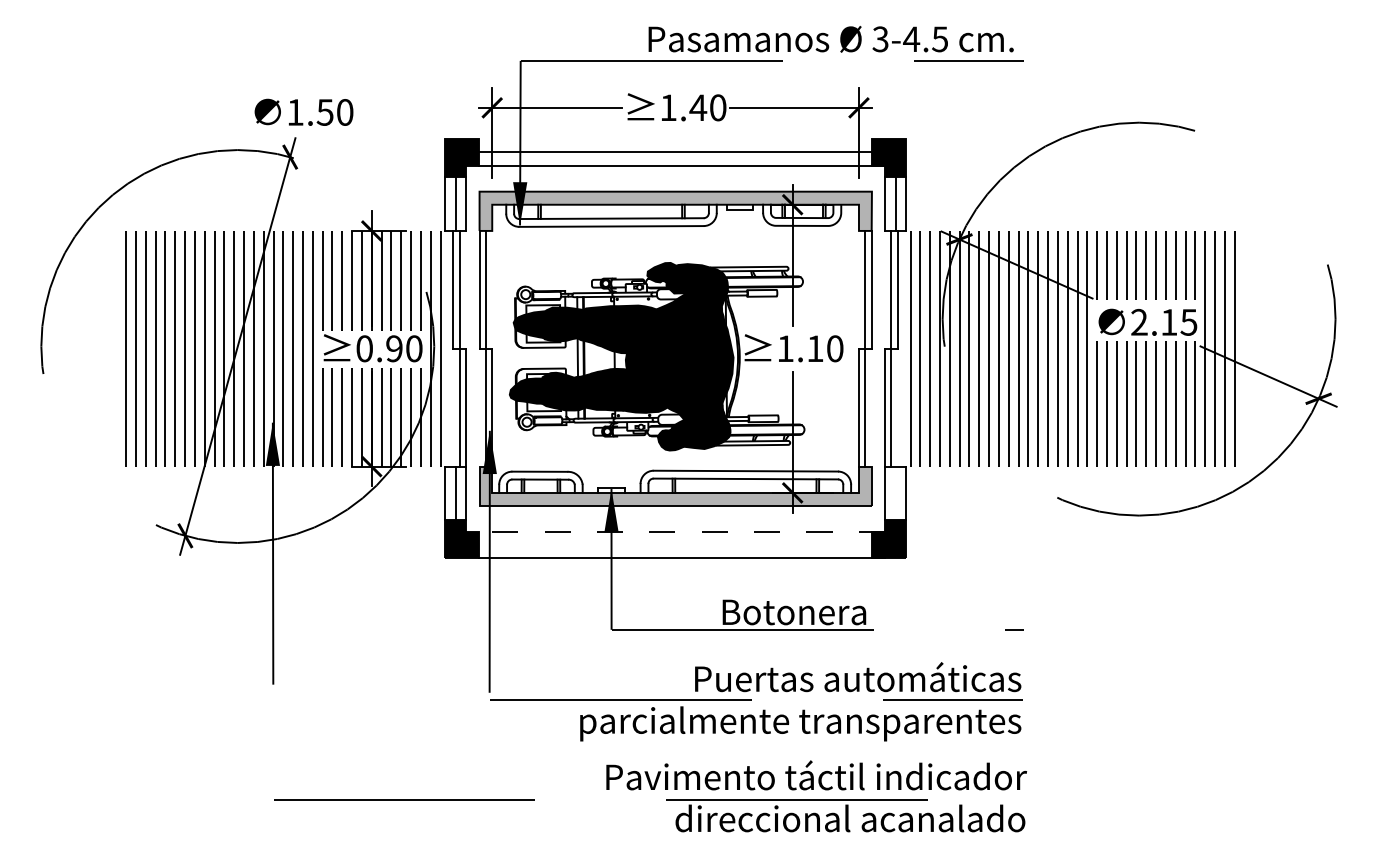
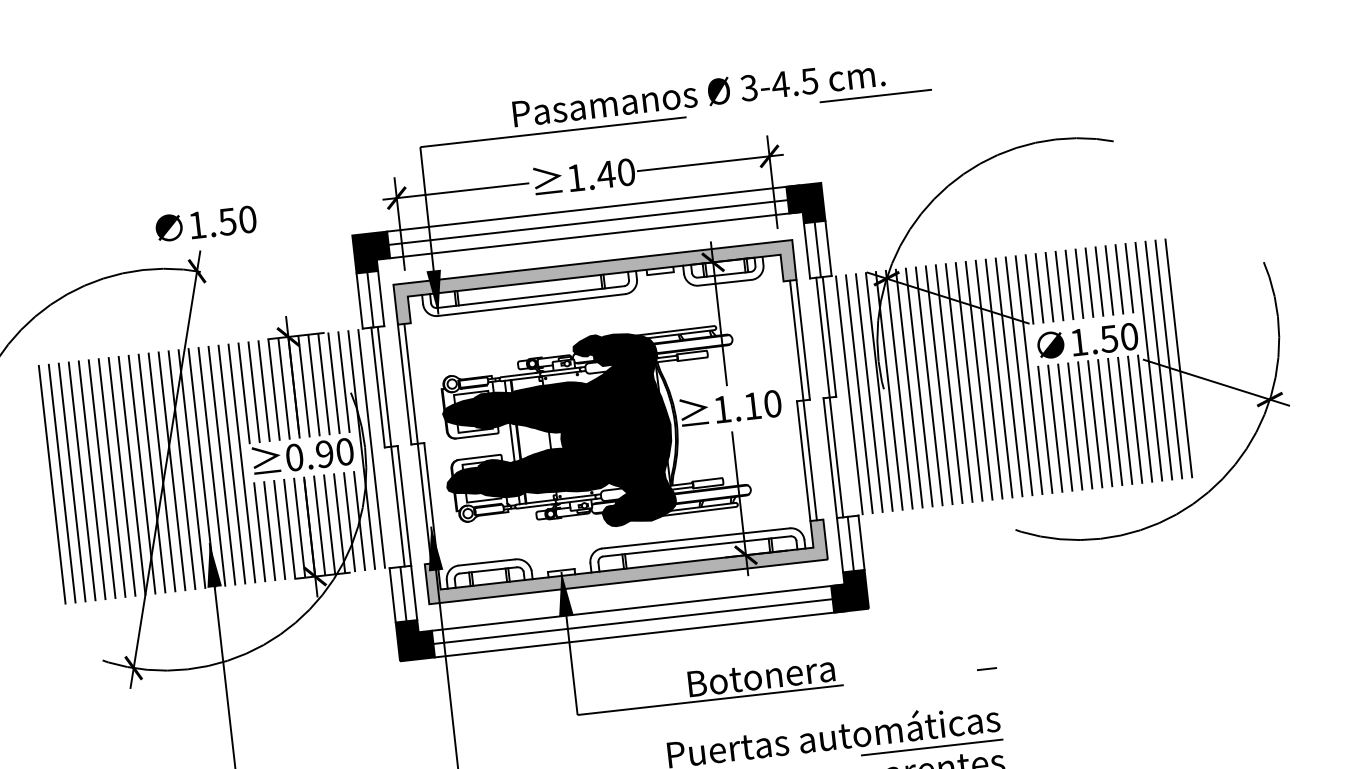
text: (830, 39) -> (698, 93), moved
line: (682, 139) -> (593, 208), added
text: (1164, 321) -> (1104, 338), 2.15 -> 1.50
line: (895, 493) -> (850, 544), added
line: (682, 532) -> (638, 608), dashed -> solid
line: (682, 545) -> (640, 621), added

